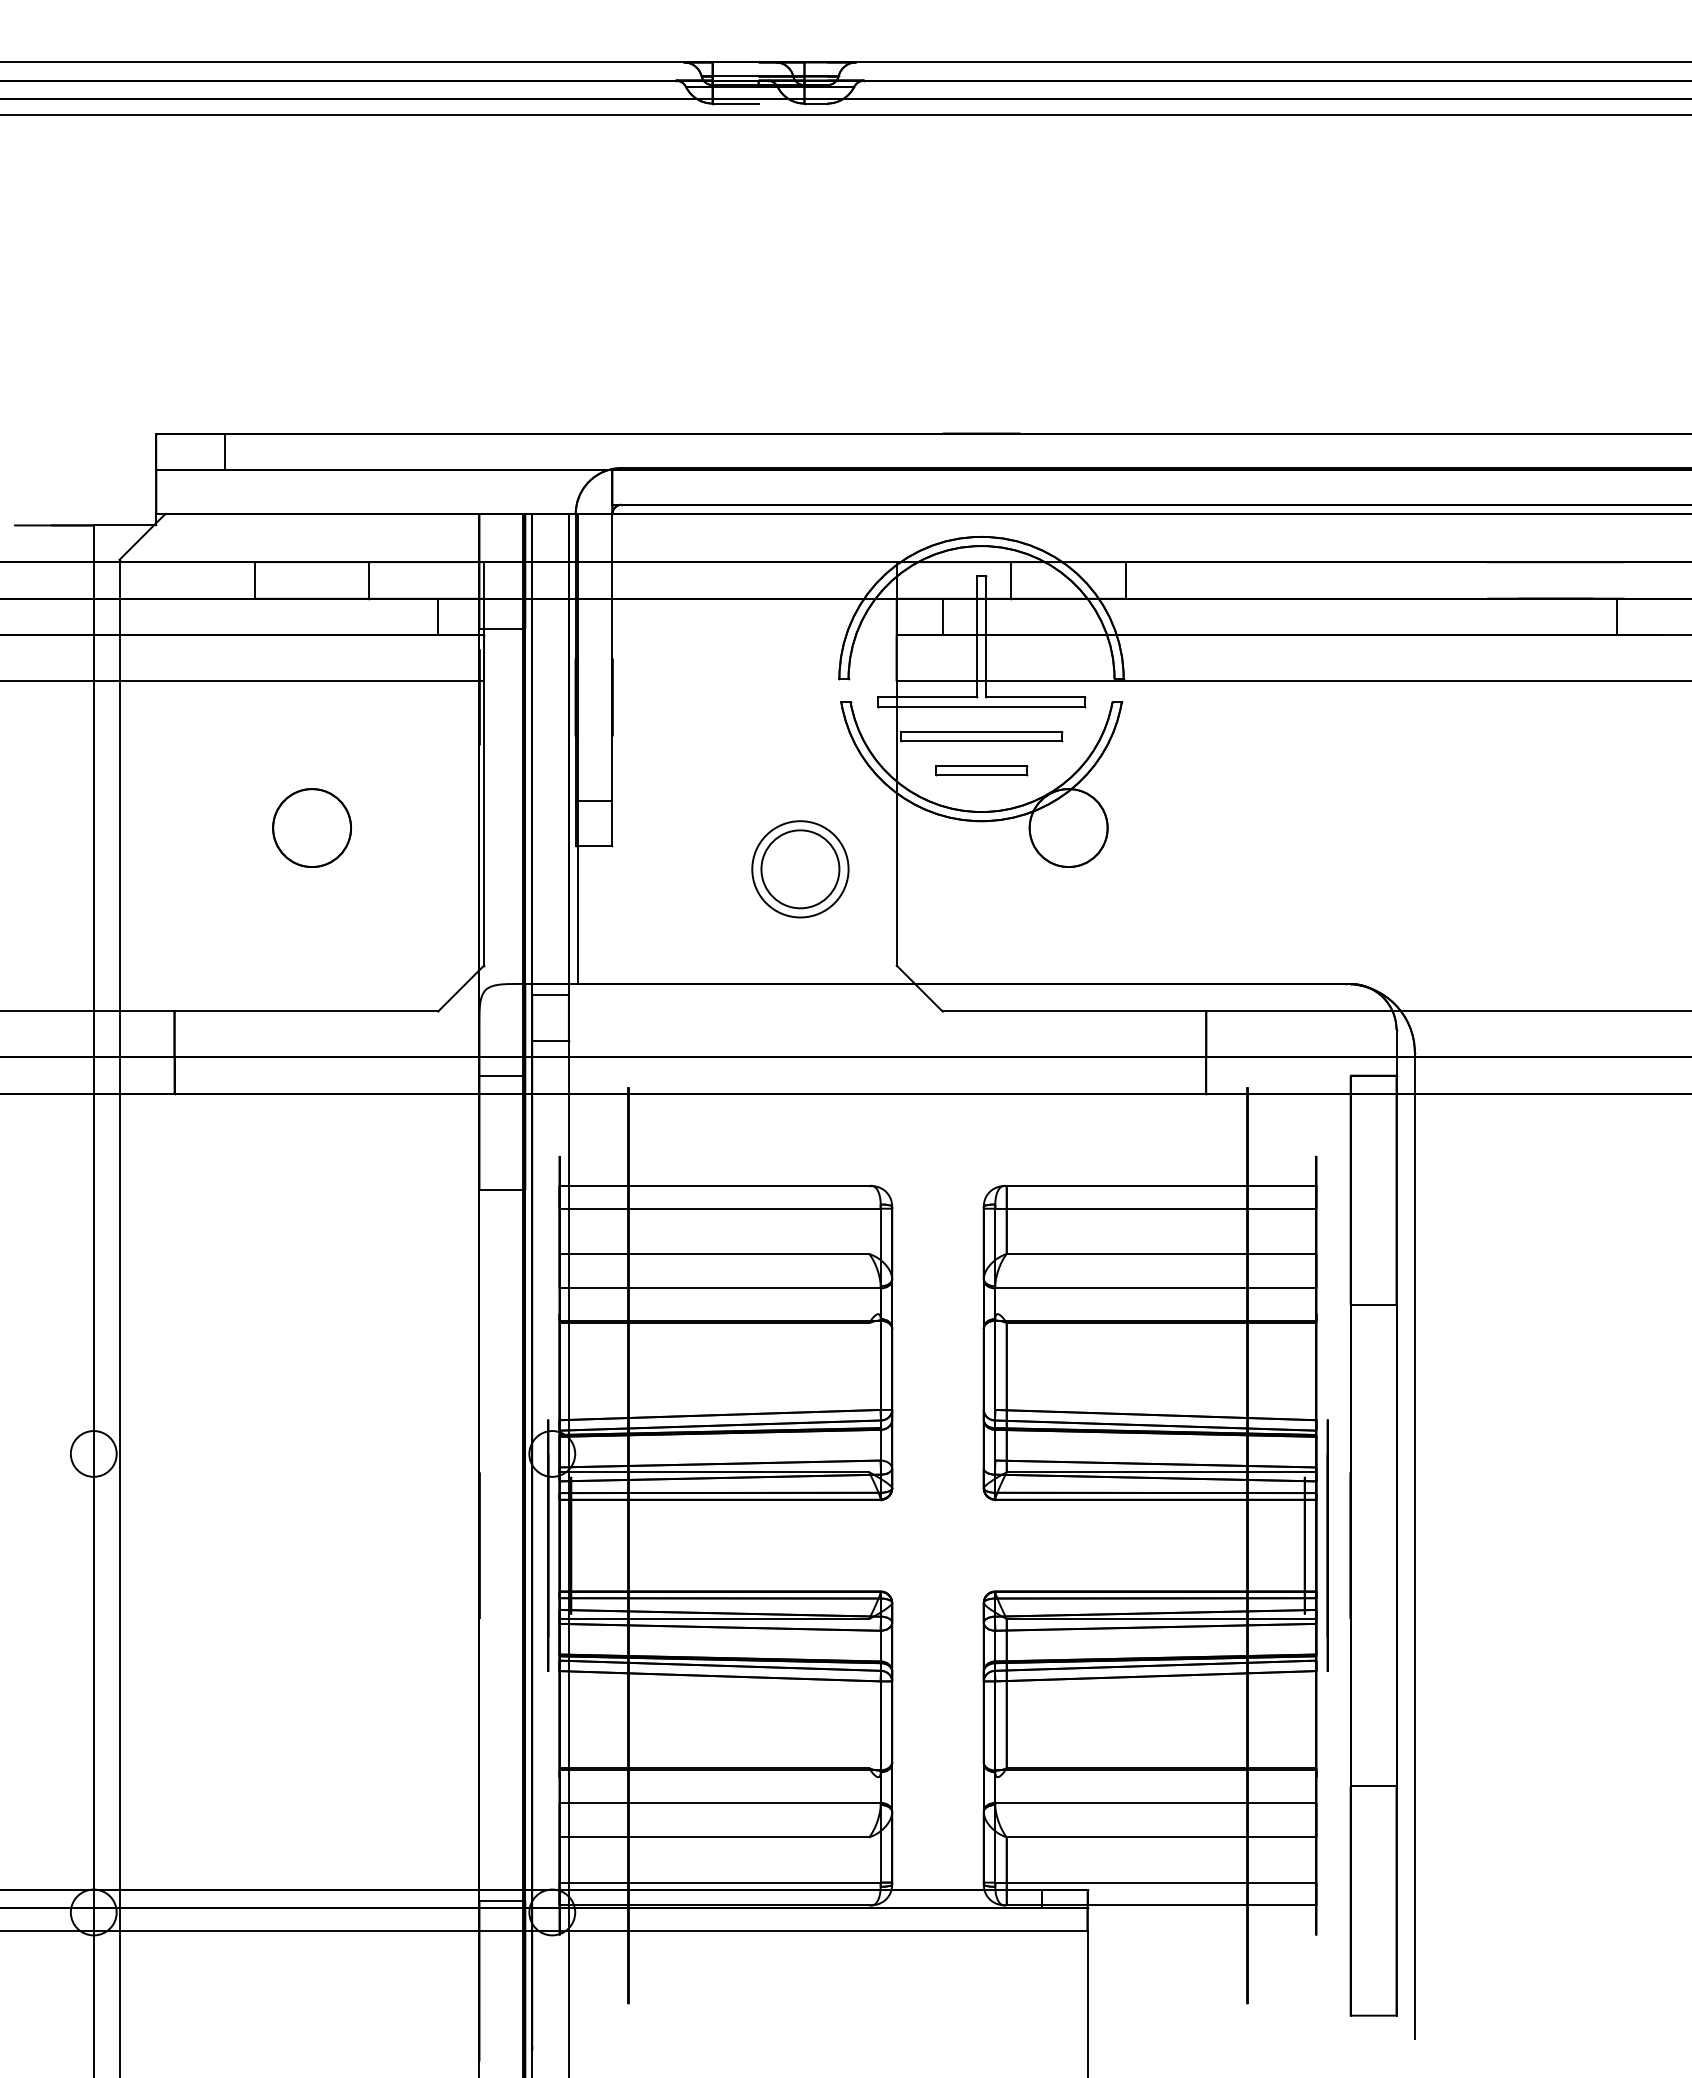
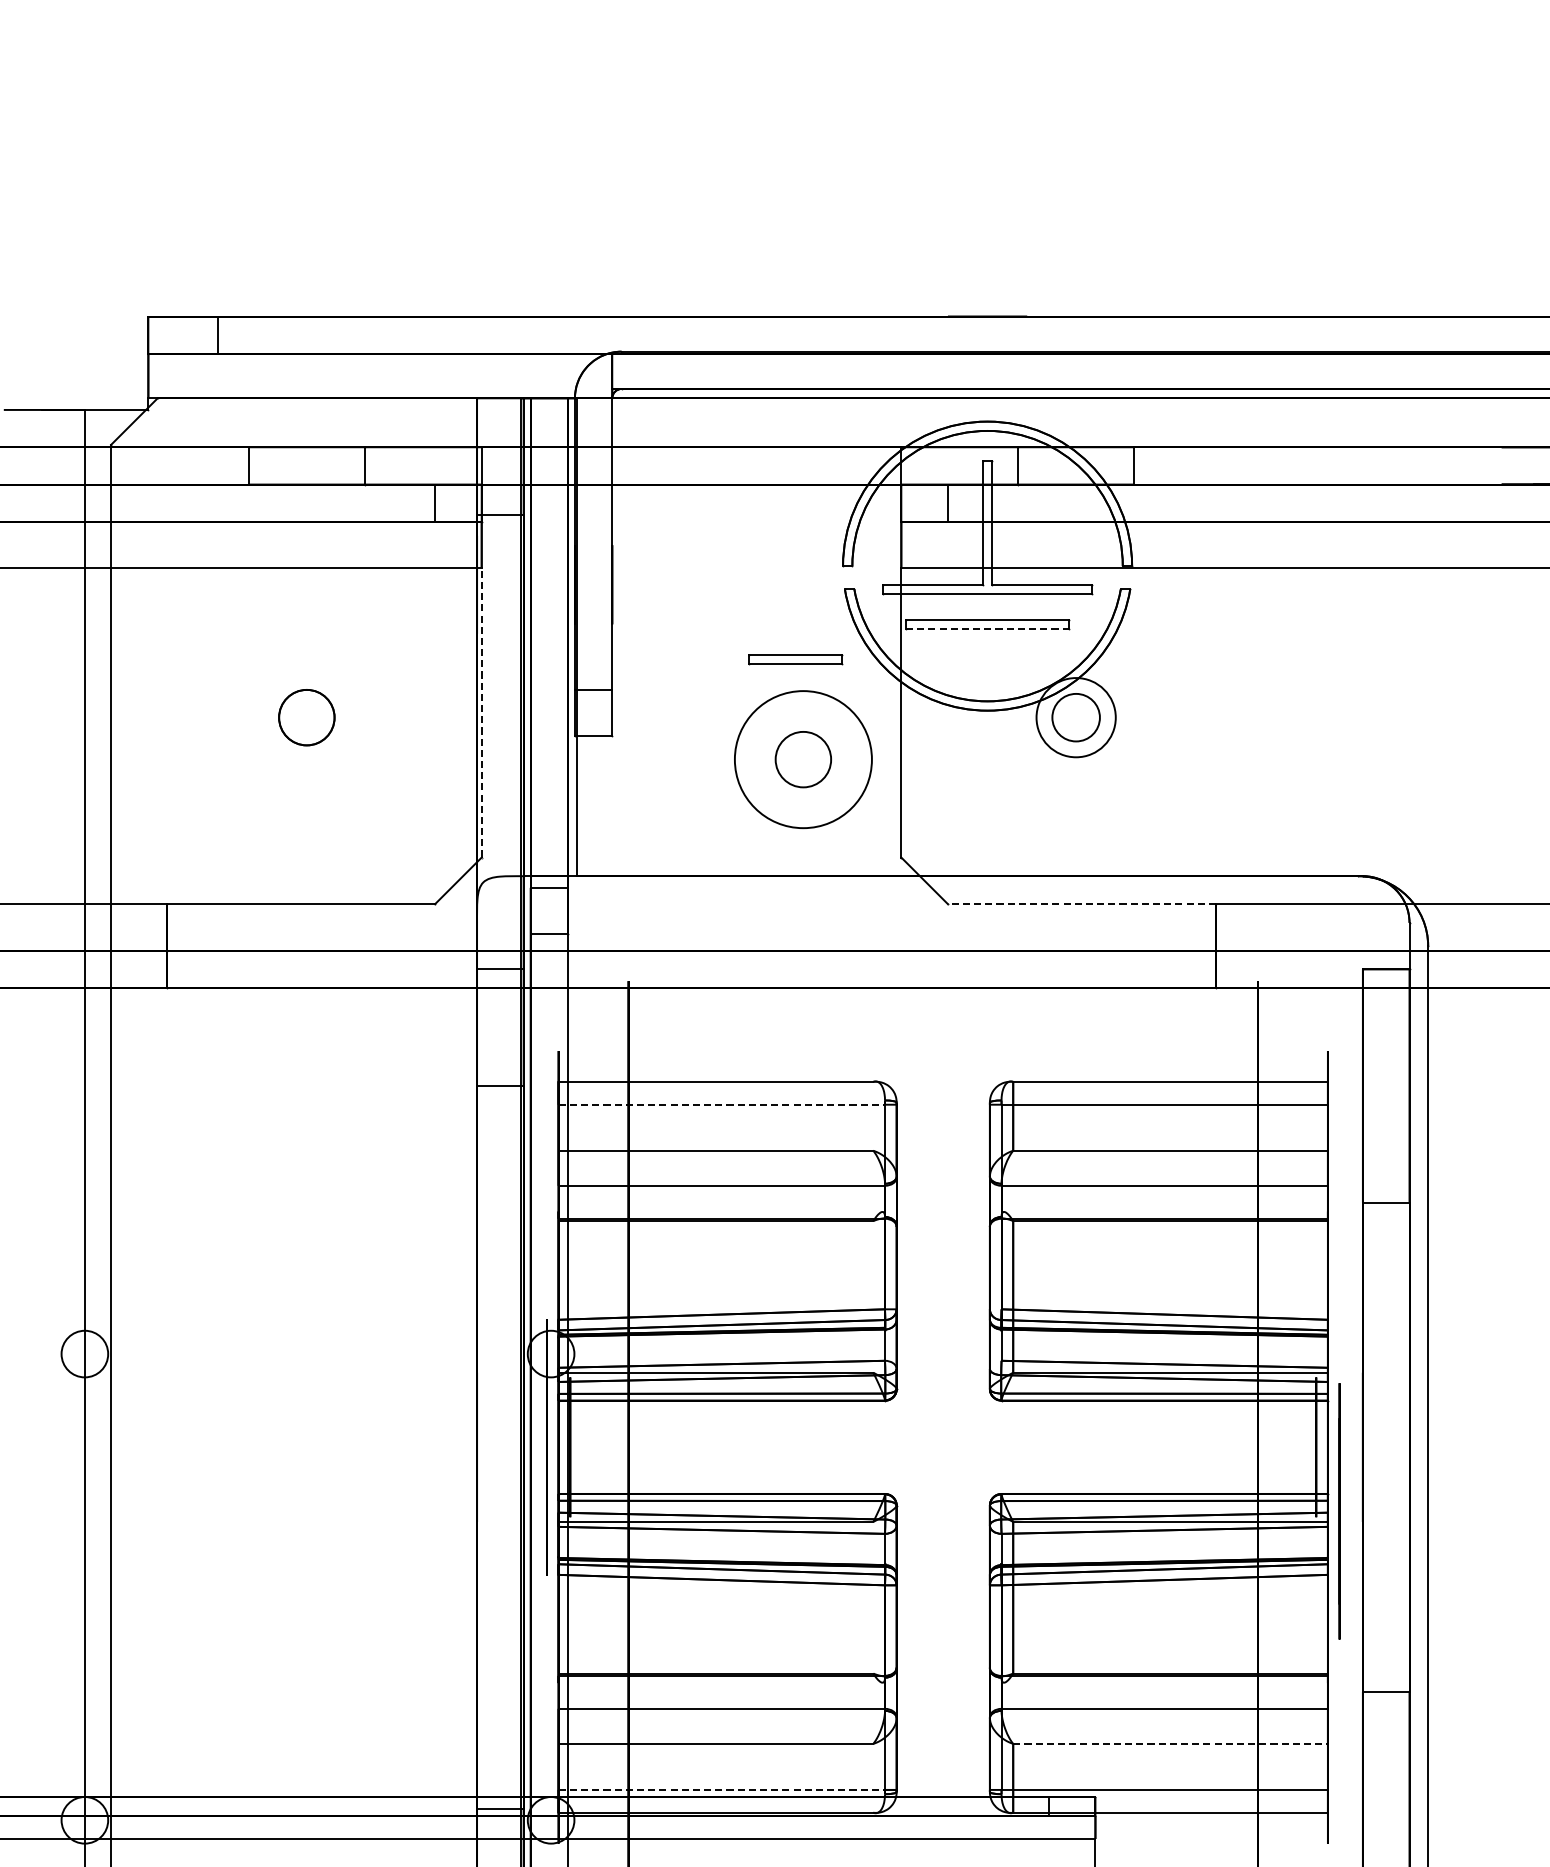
line: (982, 740) -> (988, 628), solid -> dashed
part: (981, 770) -> (795, 659), moved
line: (484, 822) -> (482, 712), solid -> dashed
circle: (311, 827) -> (306, 717), size x0.7
circle: (1068, 828) -> (1075, 718), size x0.6
circle: (800, 869) -> (803, 759), size x0.7
circle: (800, 869) -> (803, 759), size x1.4
line: (1074, 1011) -> (1082, 904), solid -> dashed
line: (720, 1208) -> (722, 1104), solid -> dashed
line: (1327, 1545) -> (1339, 1511), moved
line: (1161, 1837) -> (1170, 1744), solid -> dashed
line: (720, 1882) -> (722, 1789), solid -> dashed

